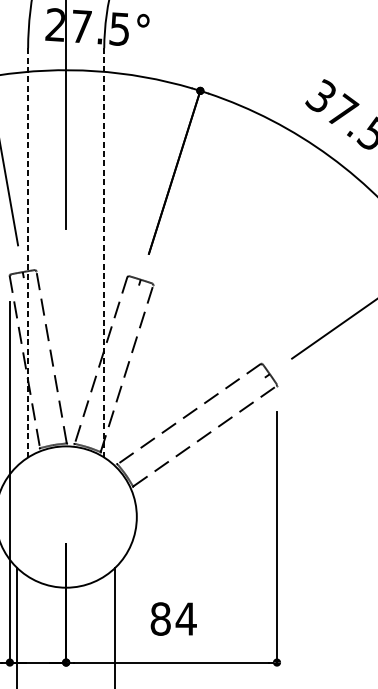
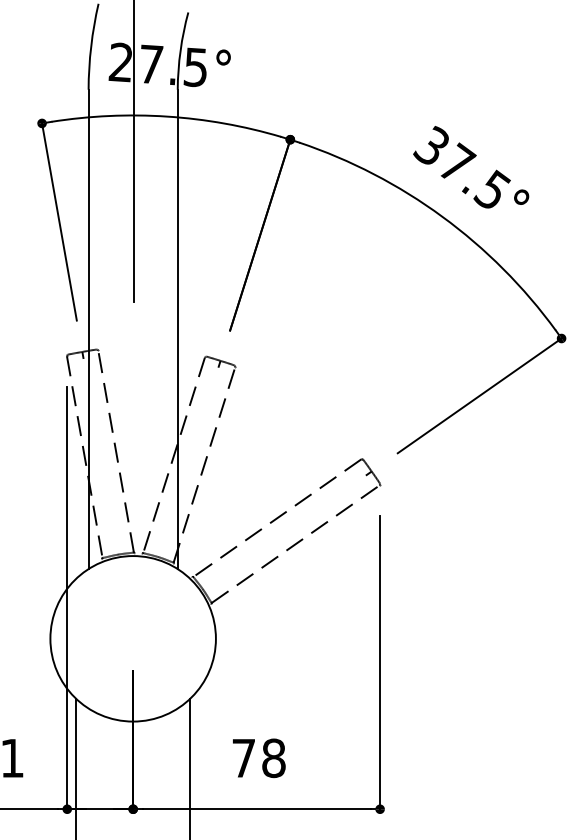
line: (28, 252) -> (88, 329), dashed -> solid
line: (104, 252) -> (177, 329), dashed -> solid
text: (174, 619) -> (259, 758), 84 -> 78

